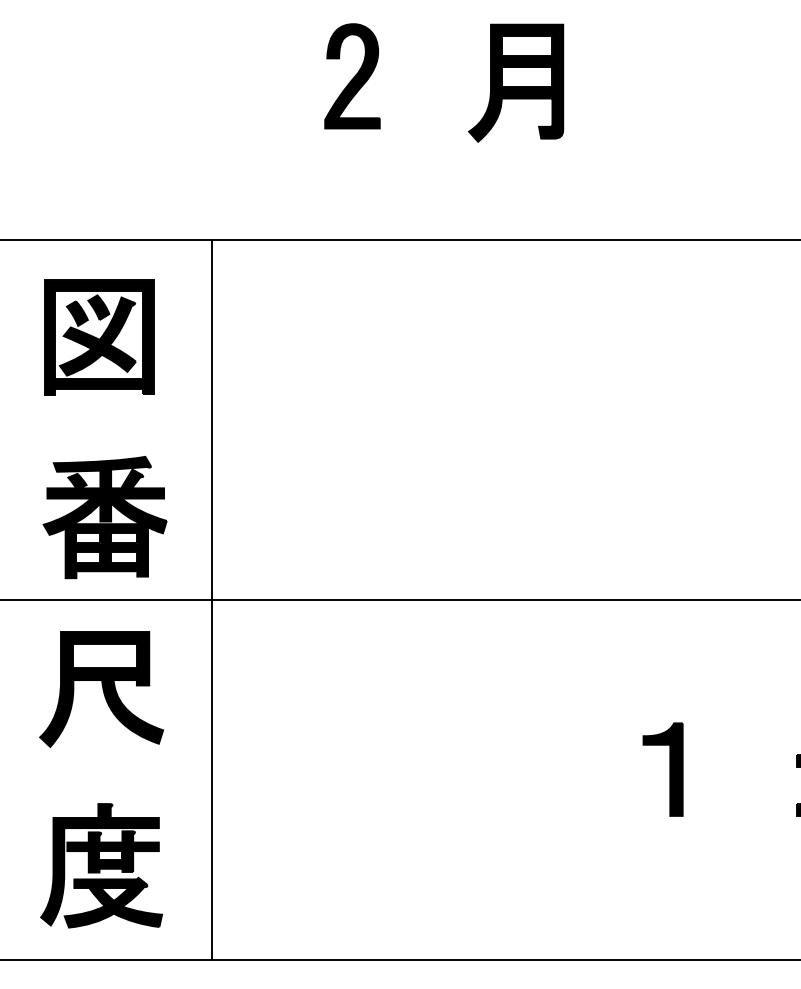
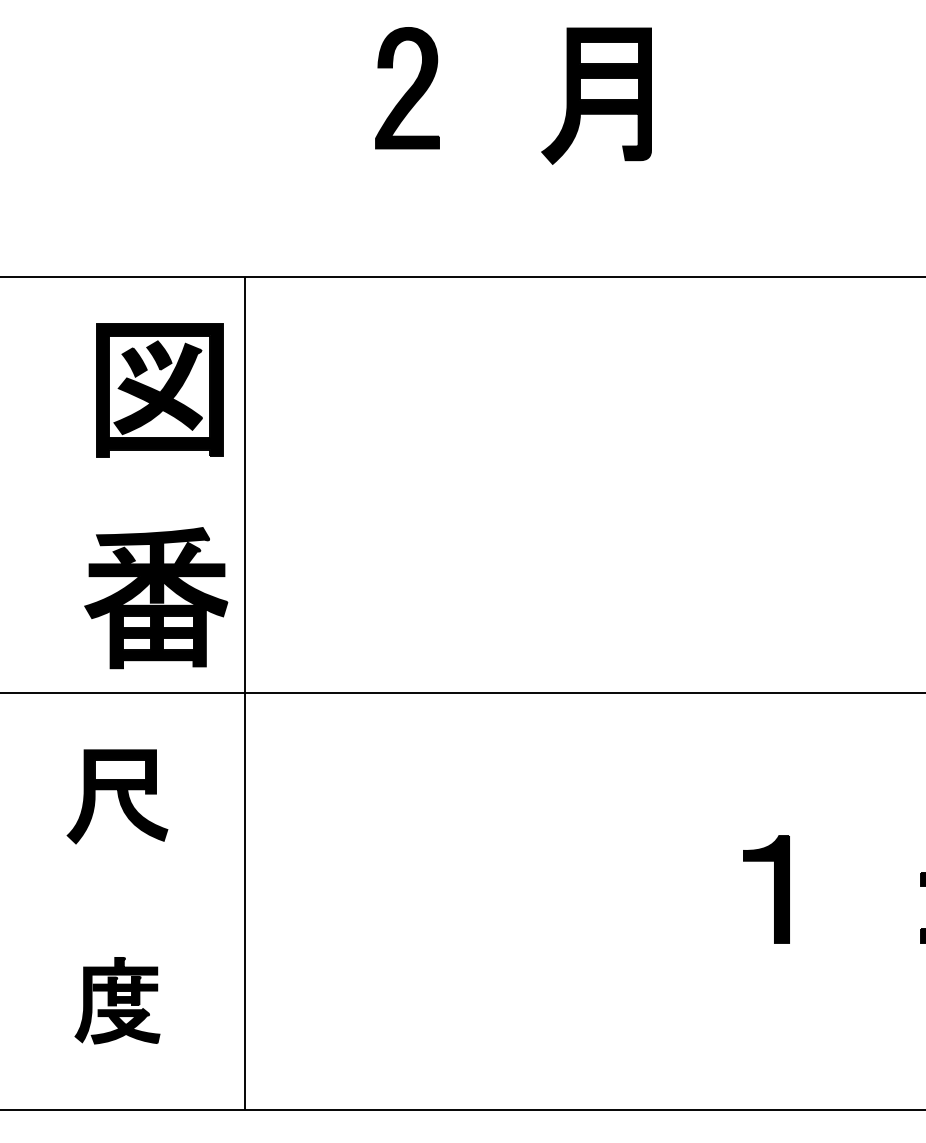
part: (99, 337) -> (160, 390), moved
part: (104, 517) -> (155, 598), moved
part: (101, 689) -> (117, 796), size x0.7
part: (101, 865) -> (117, 1000), size x0.6

